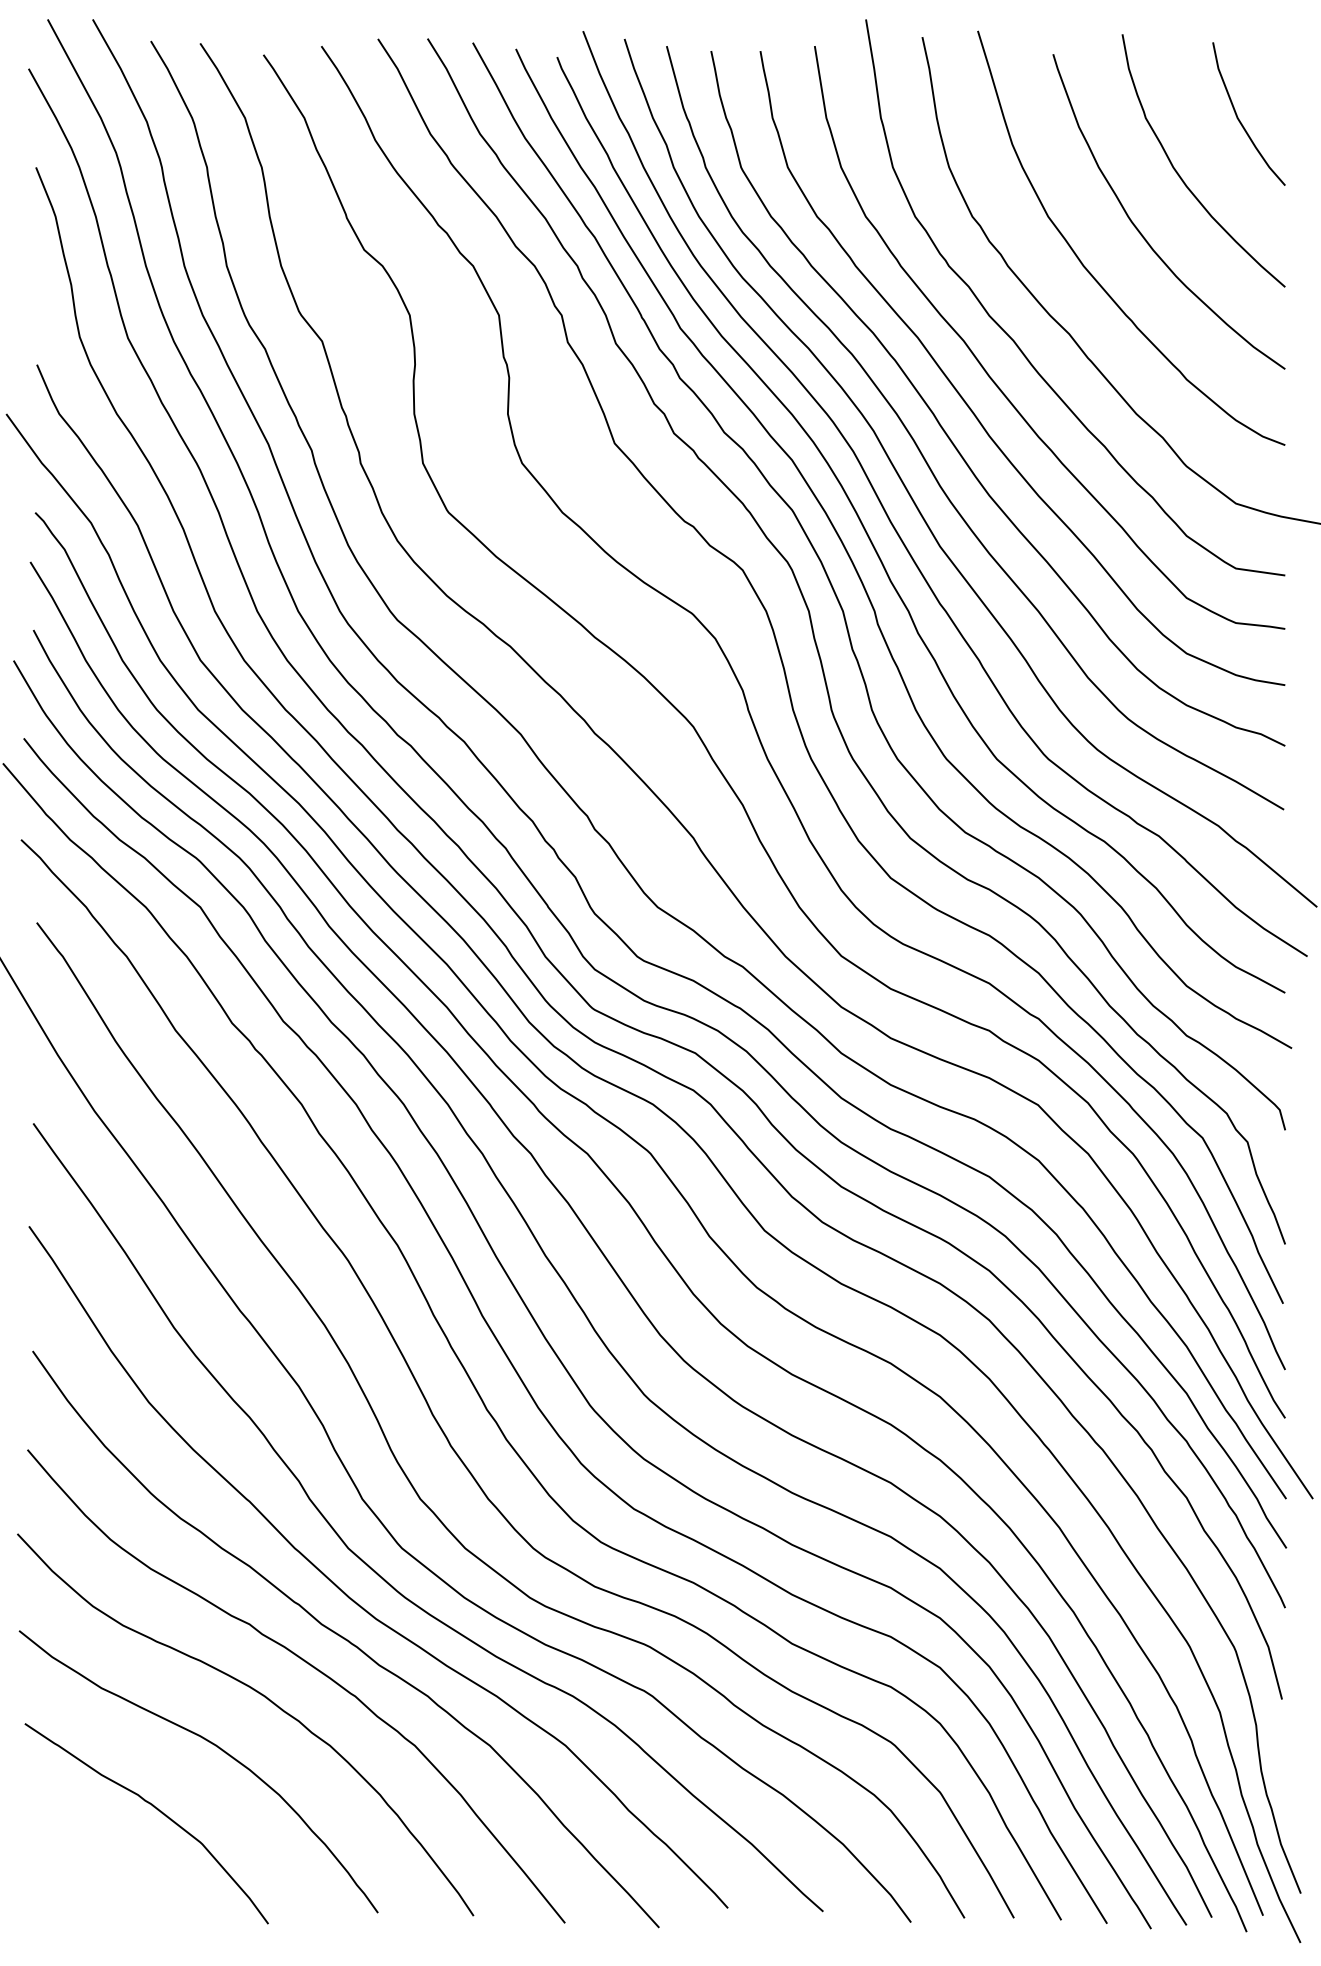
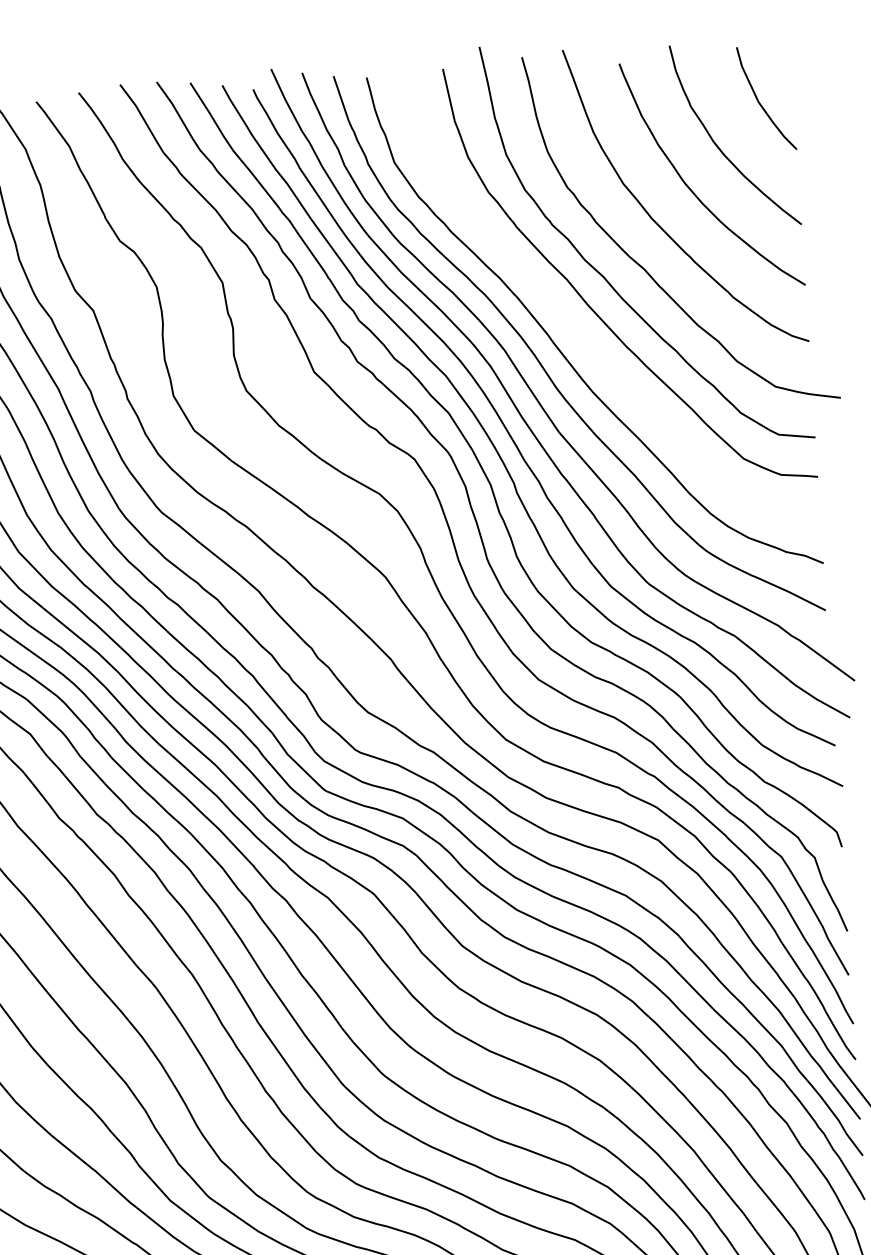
curve: (971, 408) -> (575, 329), removed

